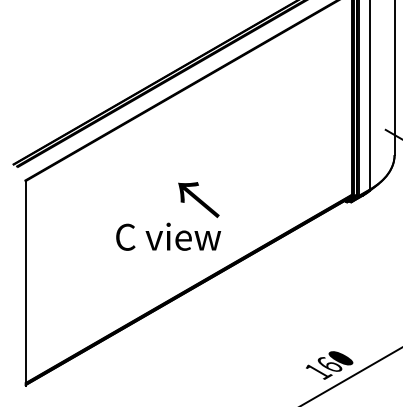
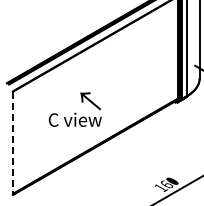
text: (166, 216) -> (74, 109), moved
line: (26, 283) -> (13, 143), solid -> dashed

